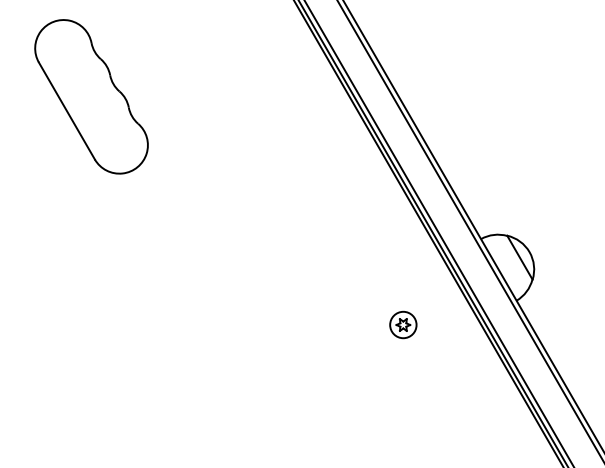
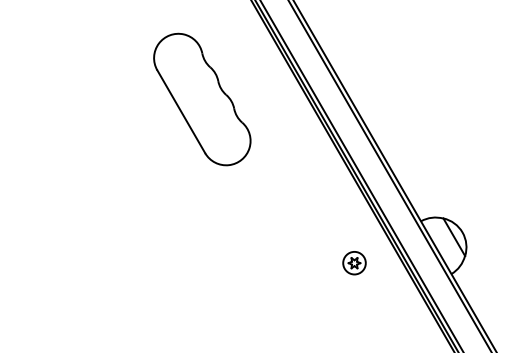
part: (91, 96) -> (202, 99), moved
part: (403, 324) -> (354, 262), moved

